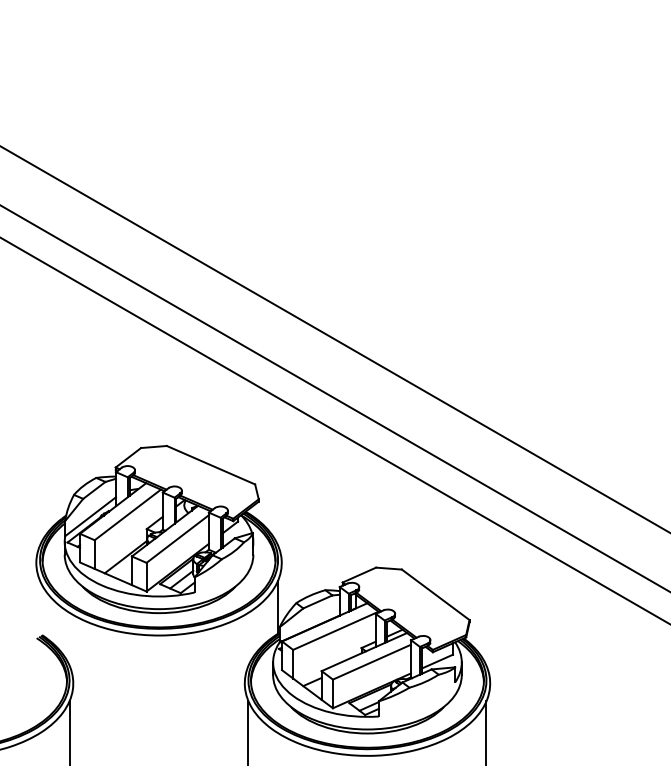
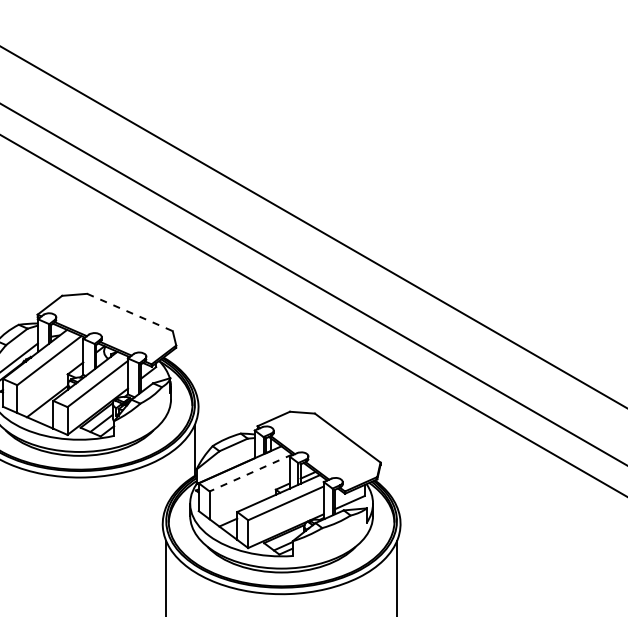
line: (211, 465) -> (130, 312), solid -> dashed
line: (335, 630) -> (250, 472), solid -> dashed

